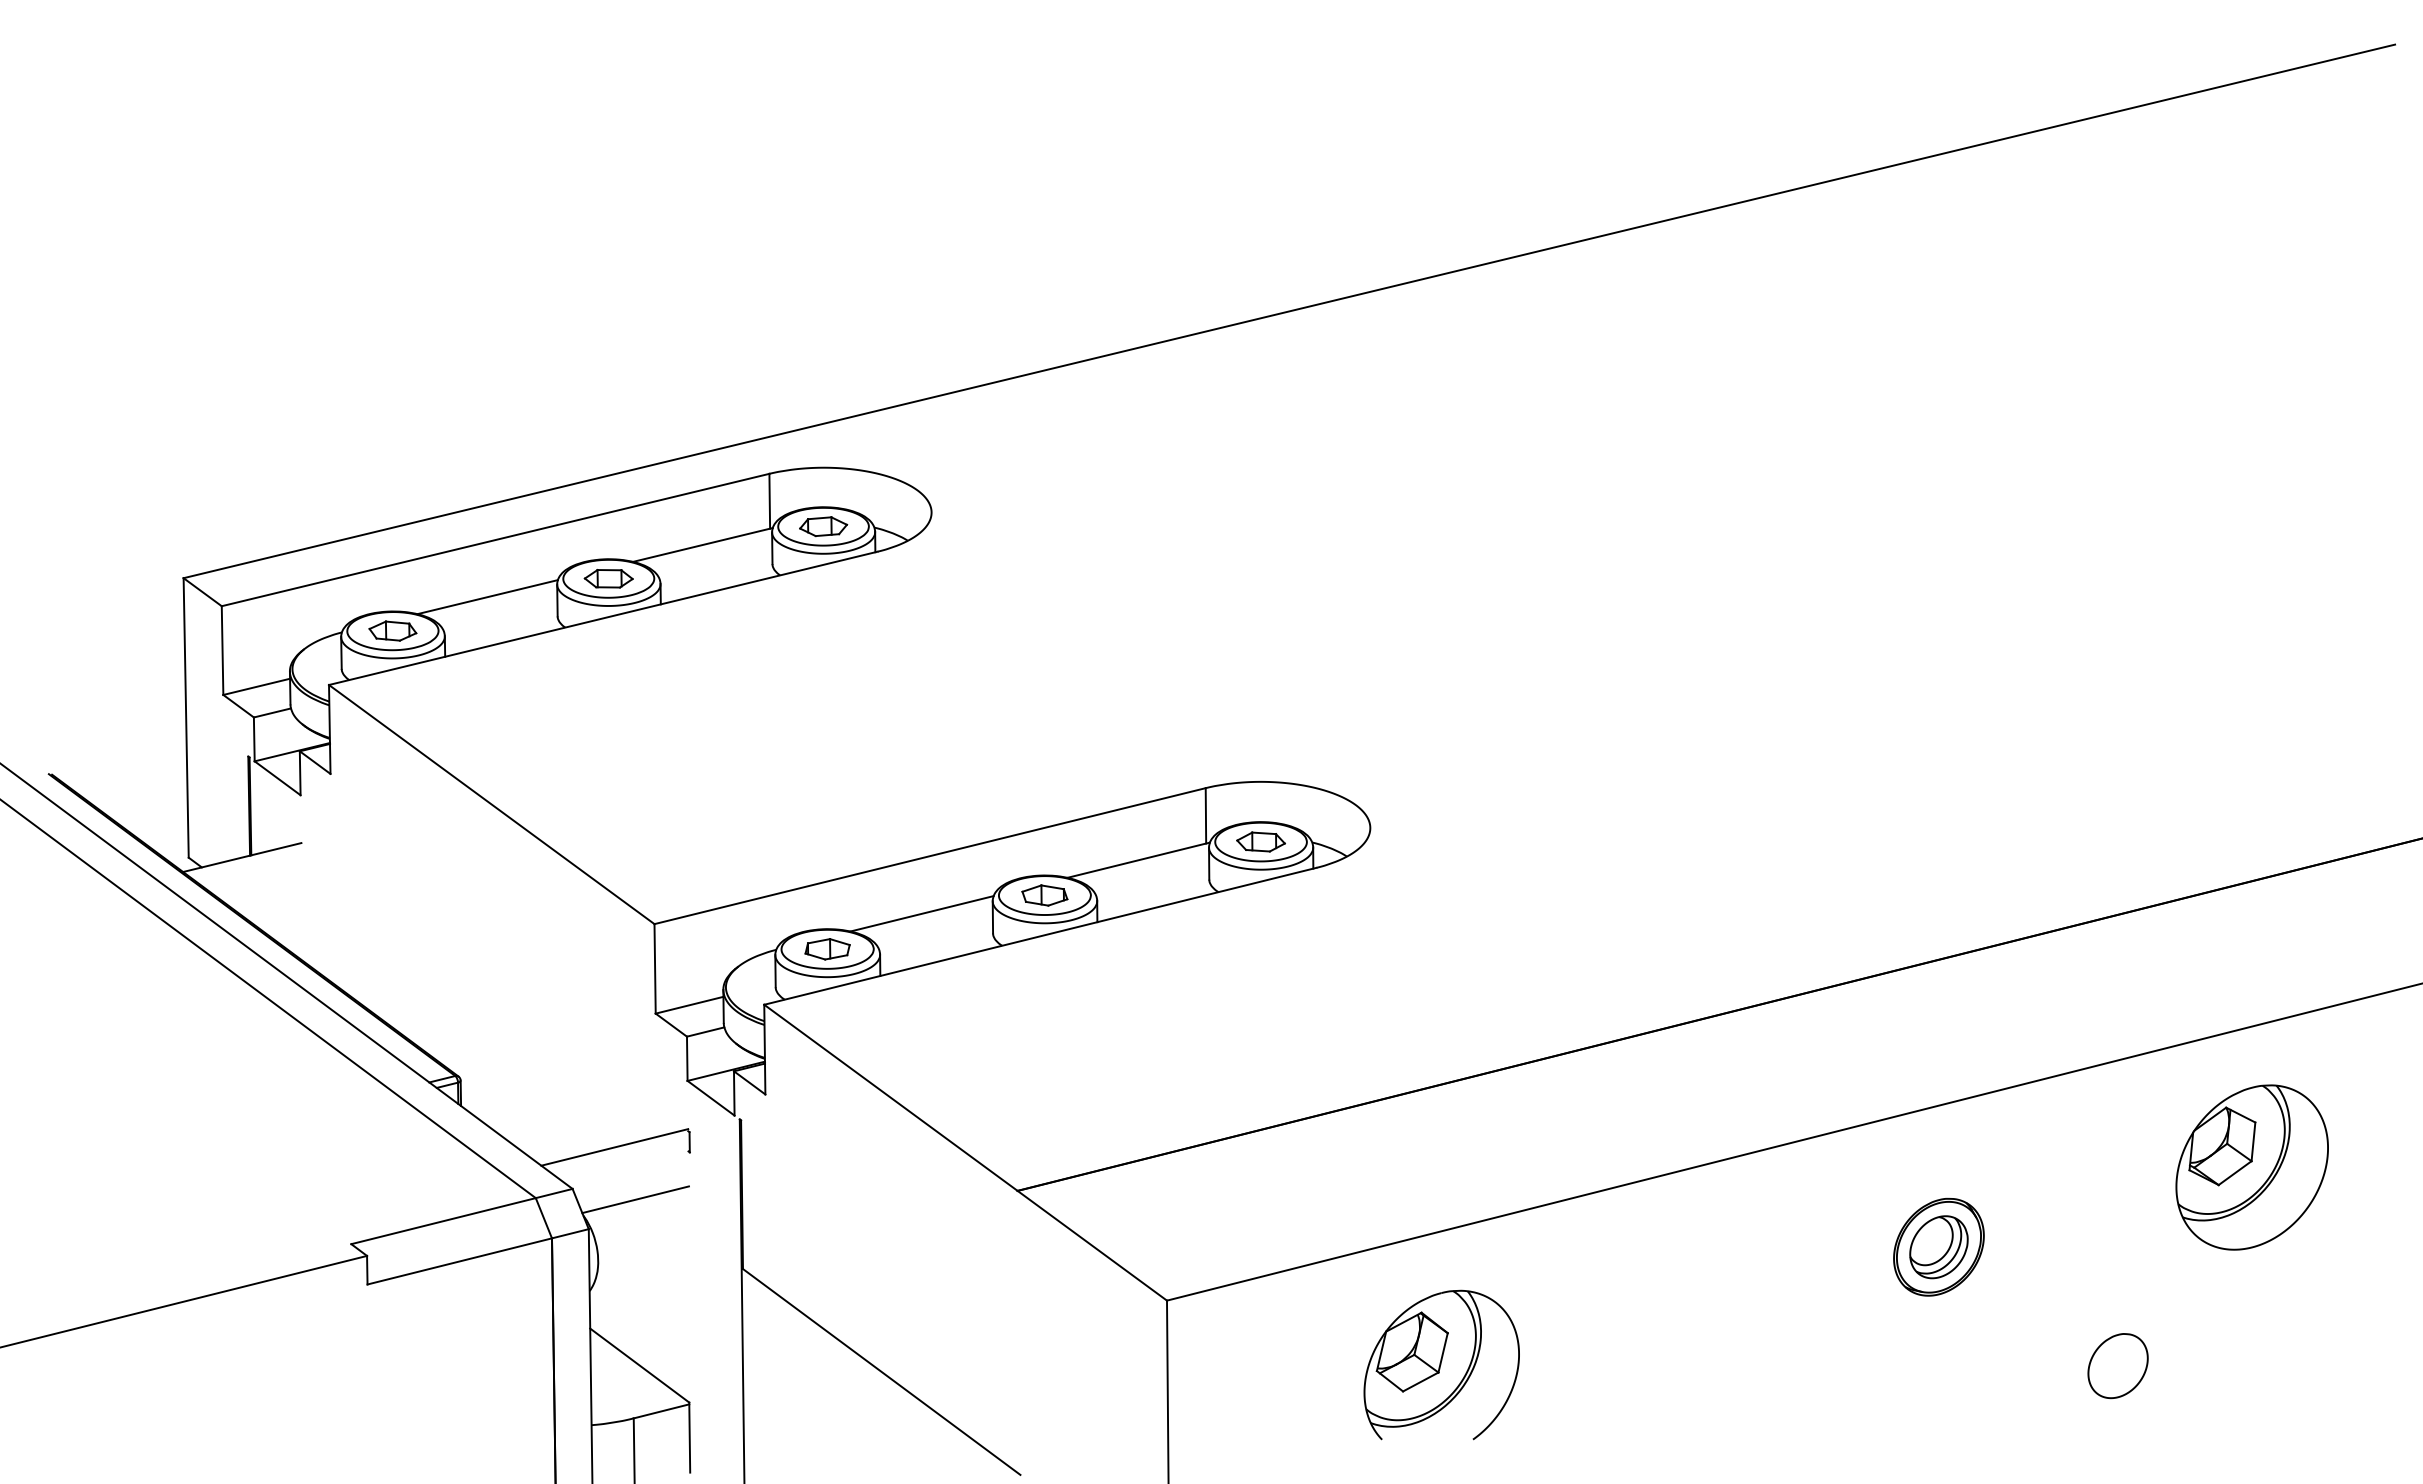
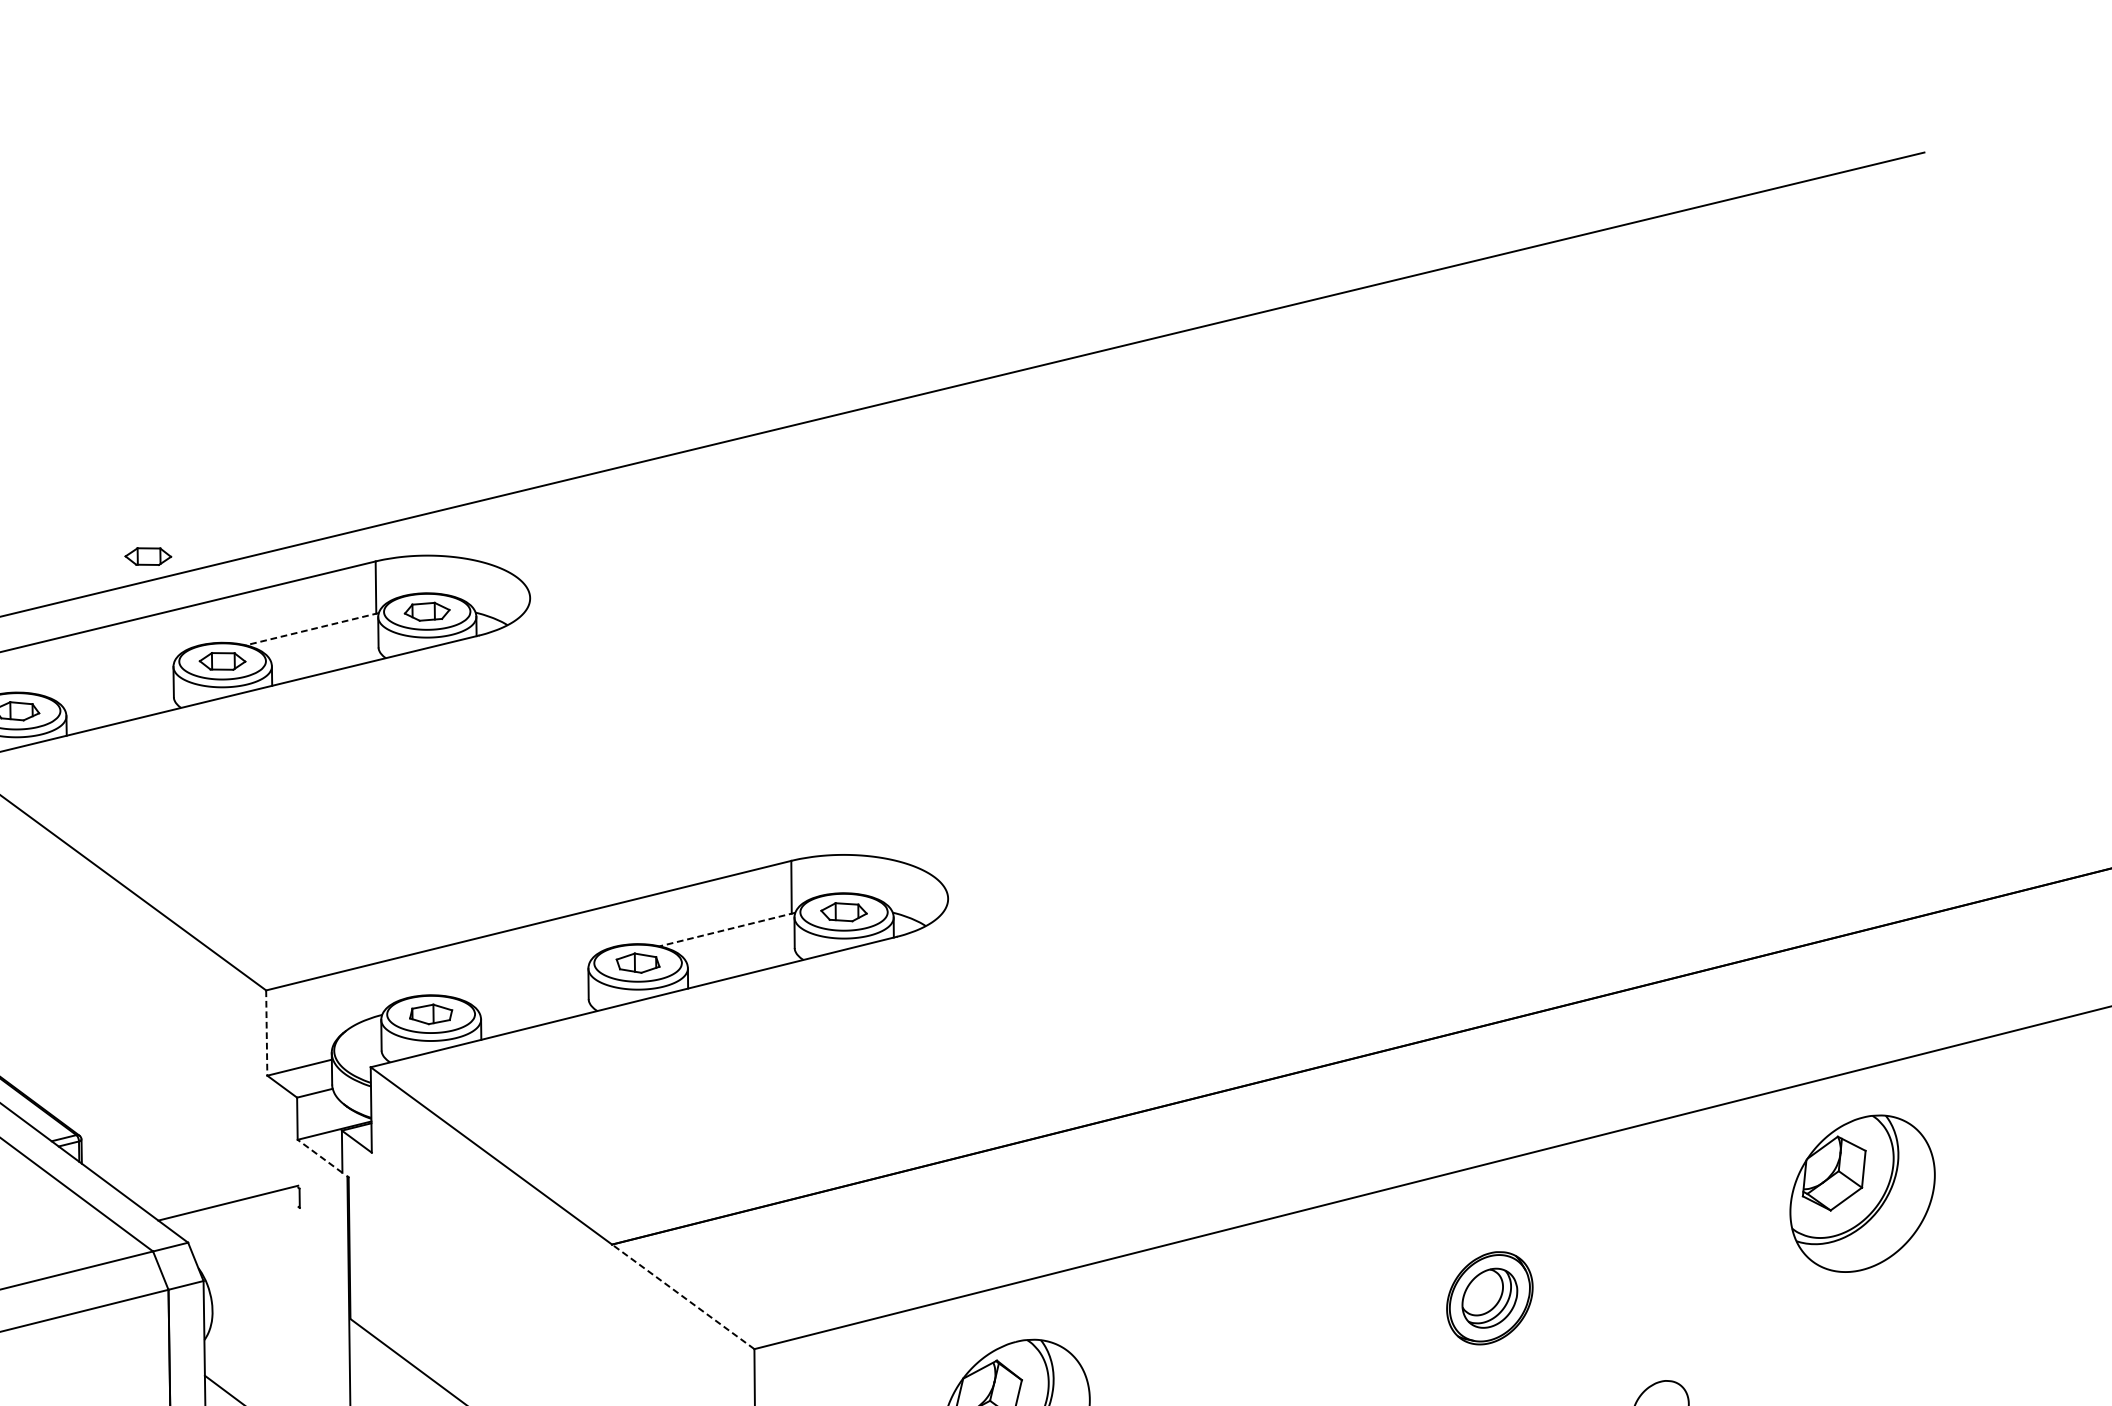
part: (530, 468) -> (148, 556), added
line: (702, 544) -> (311, 628), solid -> dashed
line: (487, 597) -> (107, 679), removed
line: (1138, 860) -> (727, 929), solid -> dashed
line: (921, 913) -> (520, 980), removed
line: (655, 968) -> (267, 1032), solid -> dashed
line: (710, 1097) -> (319, 1155), solid -> dashed
part: (2251, 1167) -> (1861, 1193), moved
line: (635, 1199) -> (248, 1252), removed
line: (1092, 1245) -> (683, 1296), solid -> dashed

